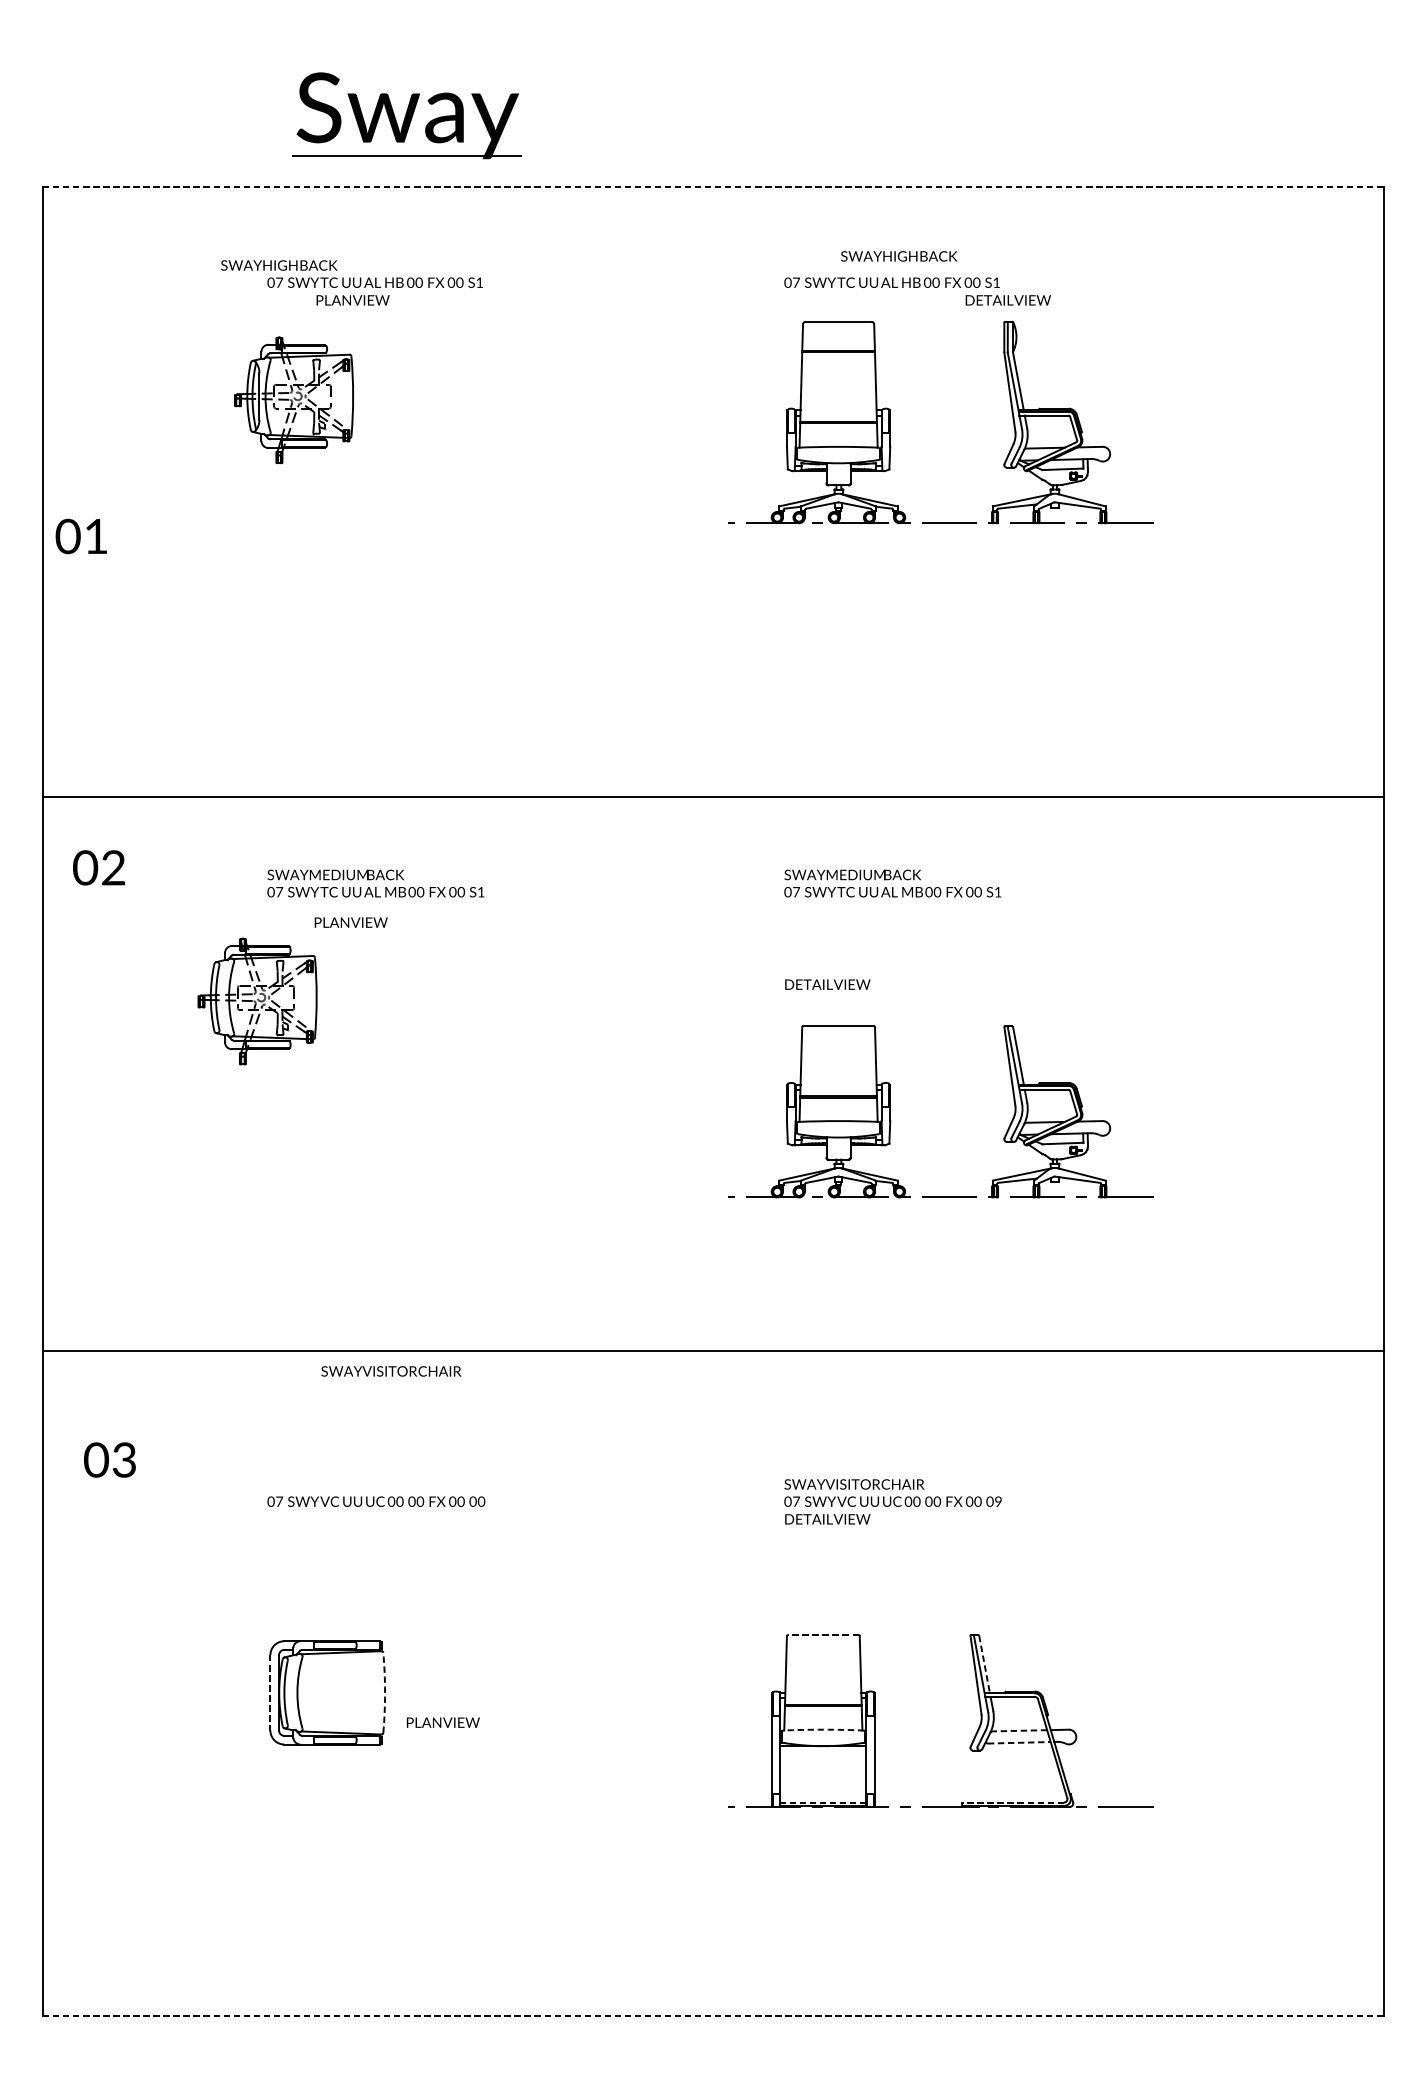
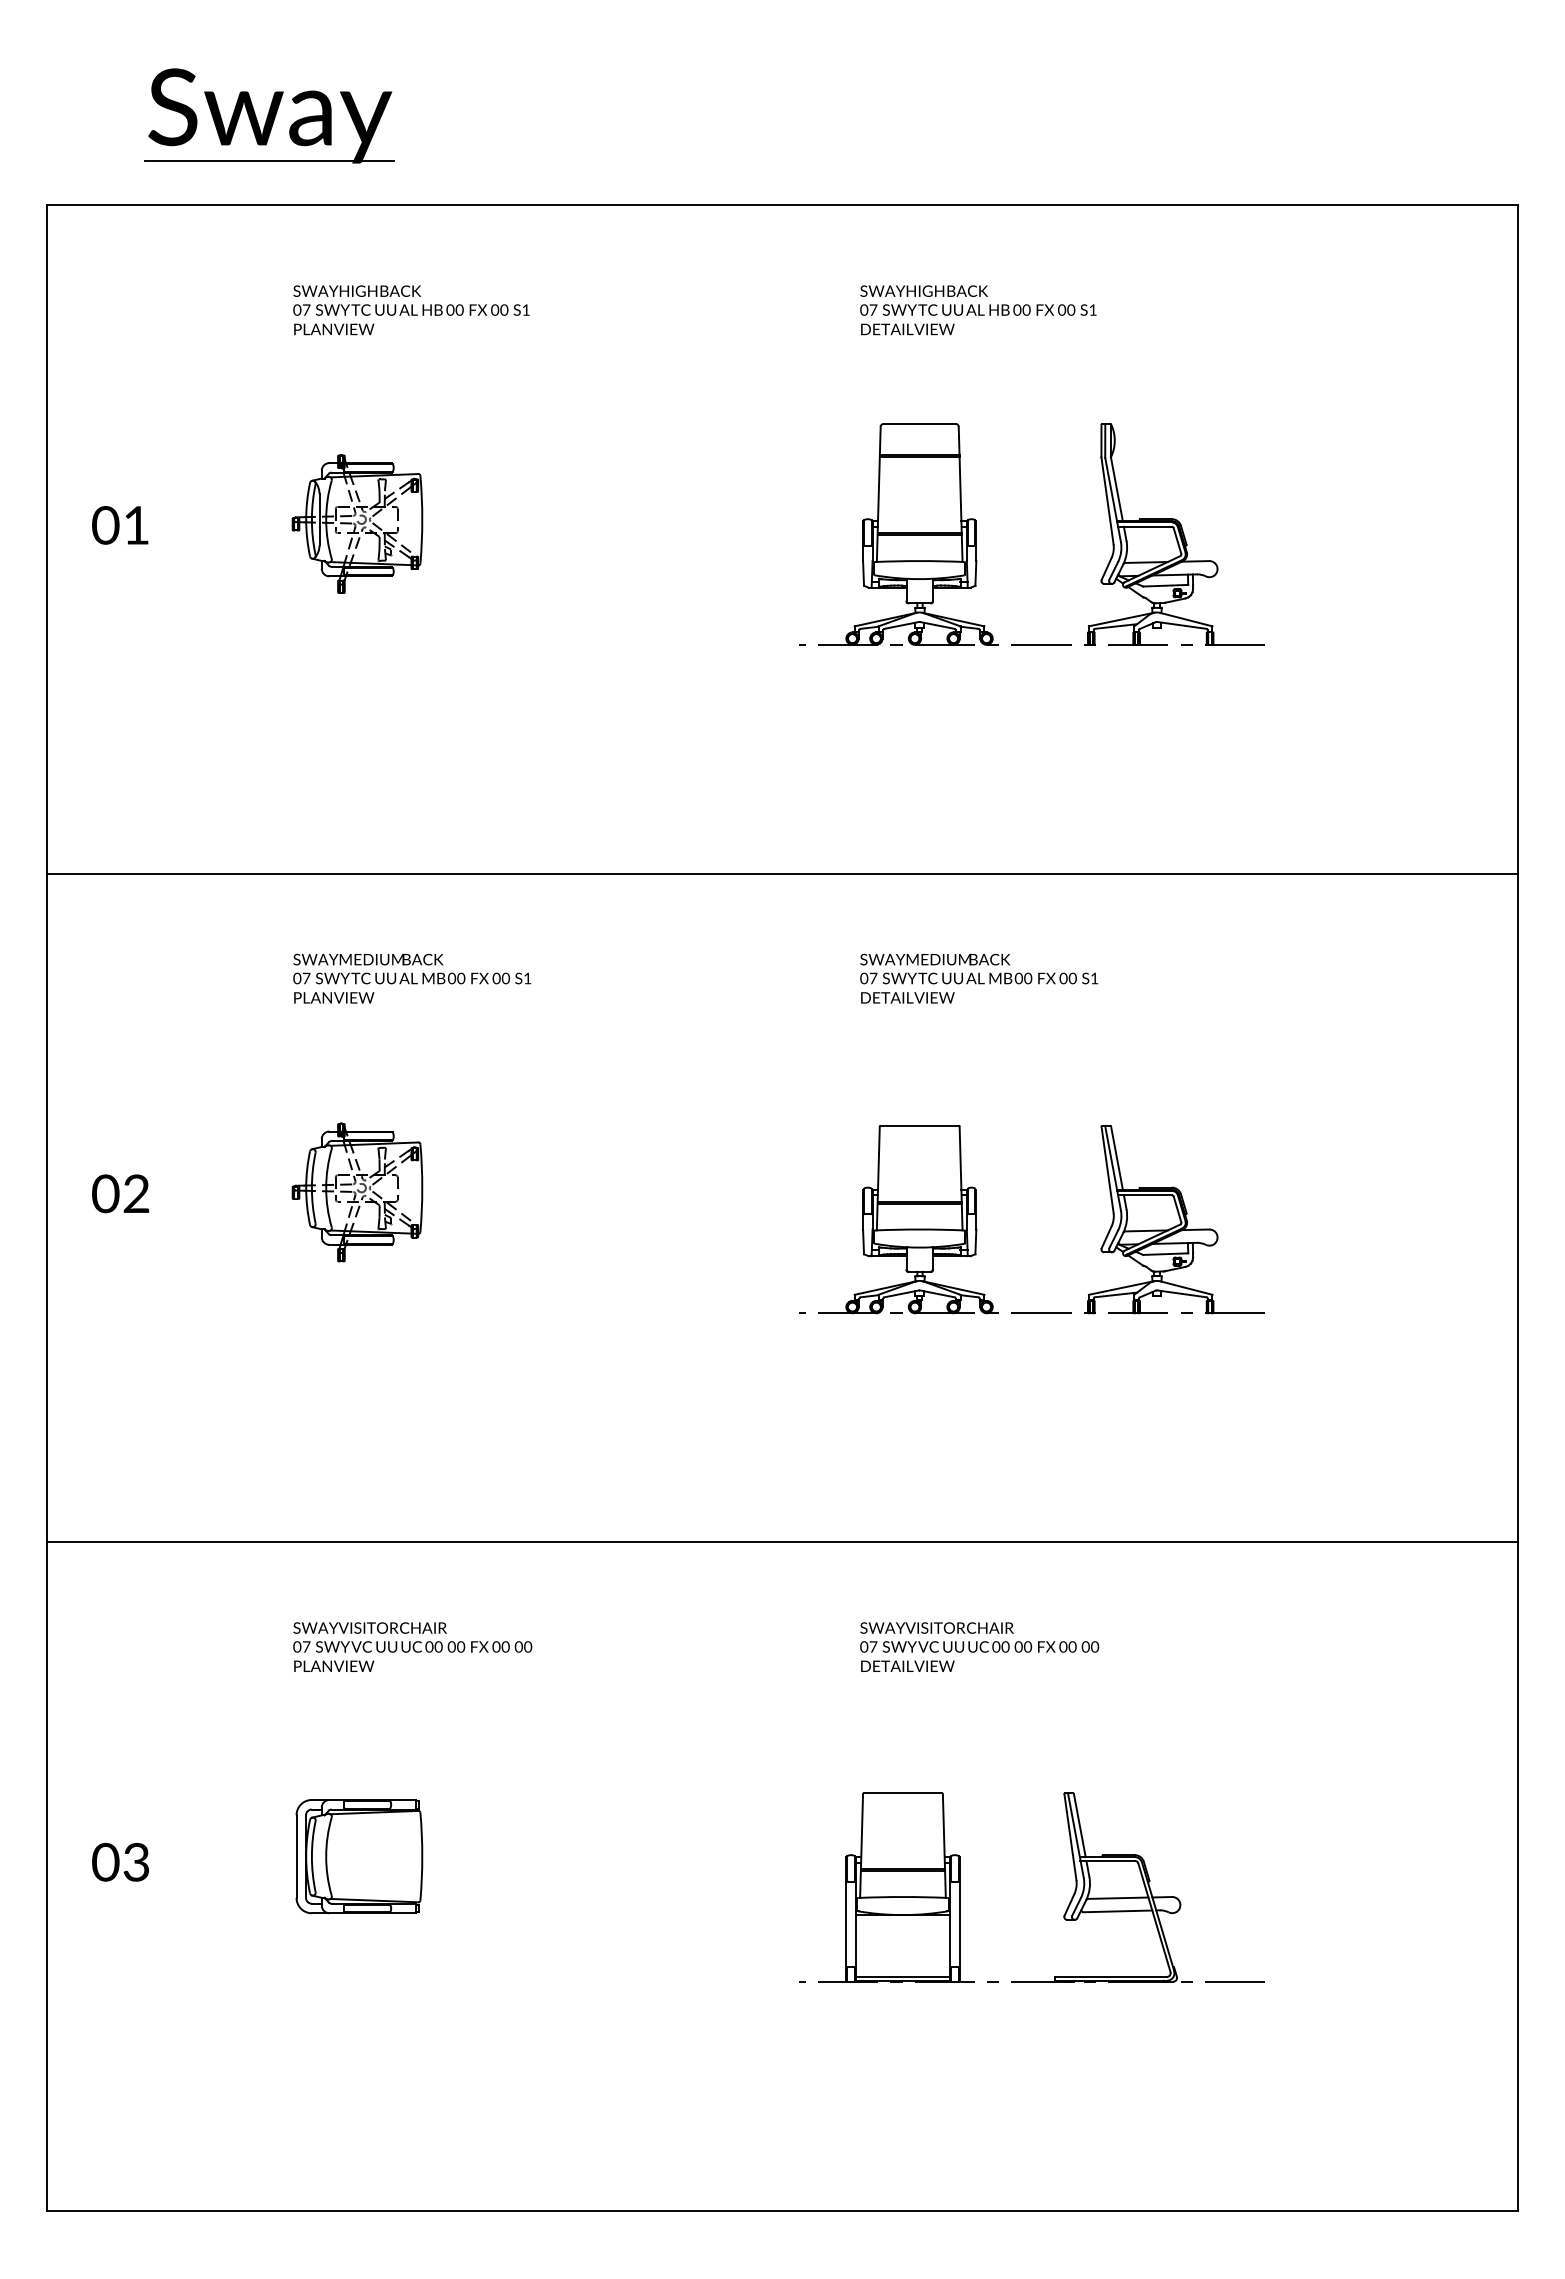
part: (407, 115) -> (269, 115), moved
line: (713, 187) -> (782, 205), dashed -> solid
text: (898, 255) -> (923, 290), moved
text: (278, 264) -> (356, 290), moved
text: (353, 300) -> (334, 329), moved
text: (1008, 300) -> (907, 329), moved
part: (294, 399) -> (357, 523), moved
part: (890, 422) -> (976, 534), moved
text: (81, 536) -> (120, 525), moved
text: (98, 867) -> (120, 1193), moved
text: (351, 922) -> (334, 997), moved
text: (827, 984) -> (907, 997), moved
part: (257, 1001) -> (357, 1192), moved
line: (713, 1350) -> (782, 1542), moved
text: (390, 1370) -> (369, 1627), moved
text: (109, 1459) -> (120, 1861), moved
text: (998, 1502) -> (1095, 1647), 09 -> 00
line: (822, 1635) -> (902, 1793), dashed -> solid
line: (984, 1665) -> (1079, 1826), dashed -> solid
arc: (385, 1692) -> (422, 1856), dashed -> solid
line: (270, 1693) -> (296, 1857), dashed -> solid
text: (443, 1721) -> (334, 1665), moved
arc: (822, 1730) -> (902, 1897), dashed -> solid
line: (1018, 1731) -> (1117, 1898), dashed -> solid
line: (1019, 1742) -> (1118, 1911), dashed -> solid
line: (822, 1802) -> (902, 1976), dashed -> solid
line: (1012, 1802) -> (1110, 1976), dashed -> solid
line: (713, 2015) -> (782, 2210), dashed -> solid

